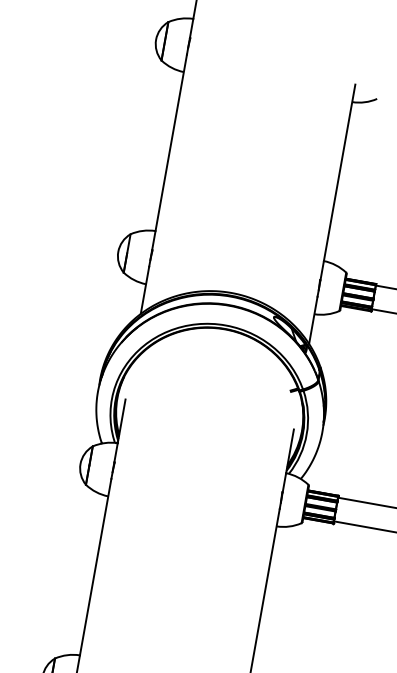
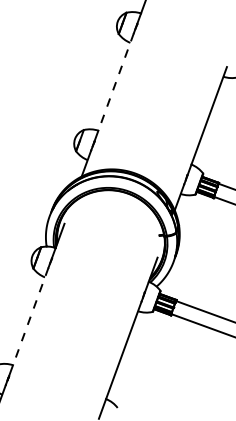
line: (171, 141) -> (116, 81), solid -> dashed
line: (95, 567) -> (30, 316), solid -> dashed

